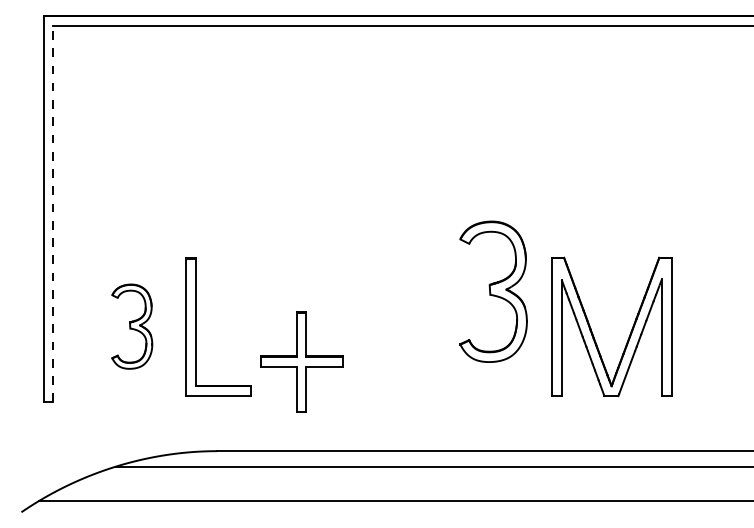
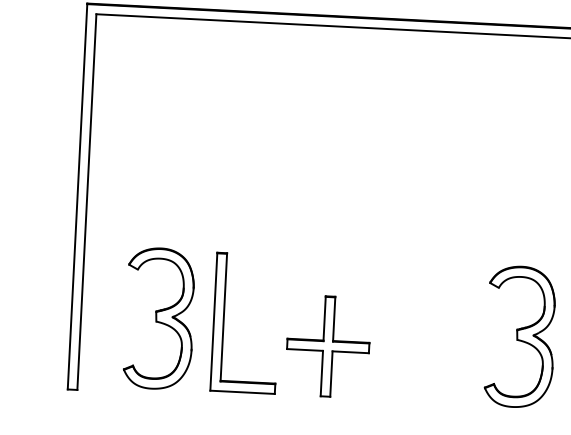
line: (53, 213) -> (86, 201), dashed -> solid
part: (493, 291) -> (520, 336), moved
part: (132, 326) -> (160, 318), size x1.67
part: (301, 361) -> (327, 345), moved

